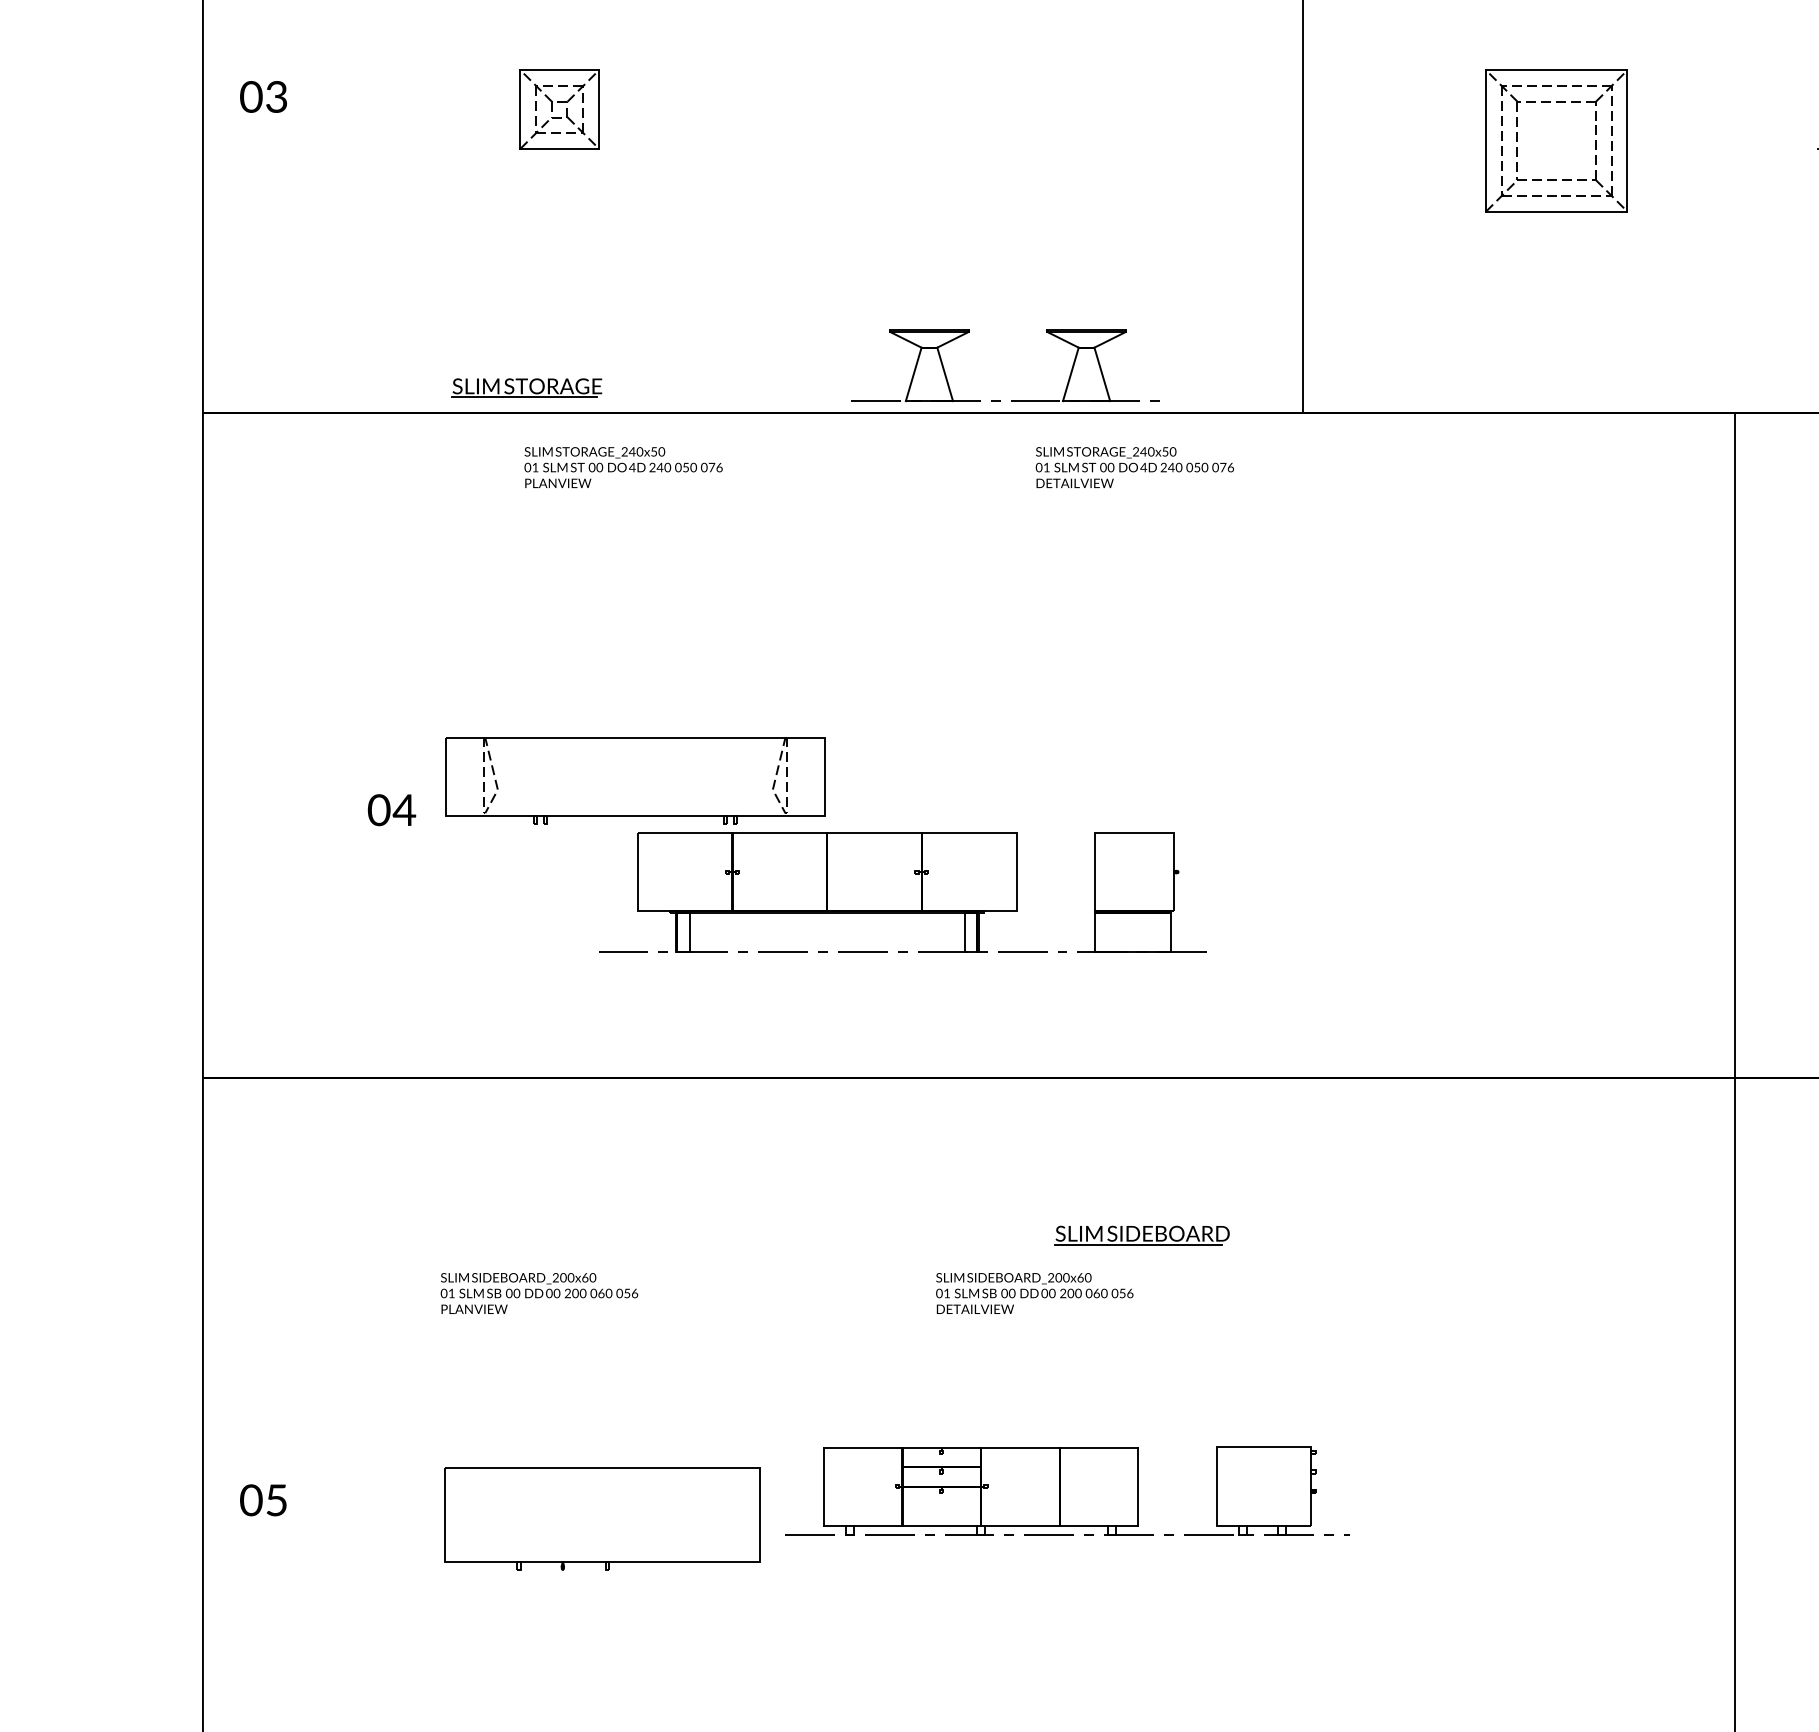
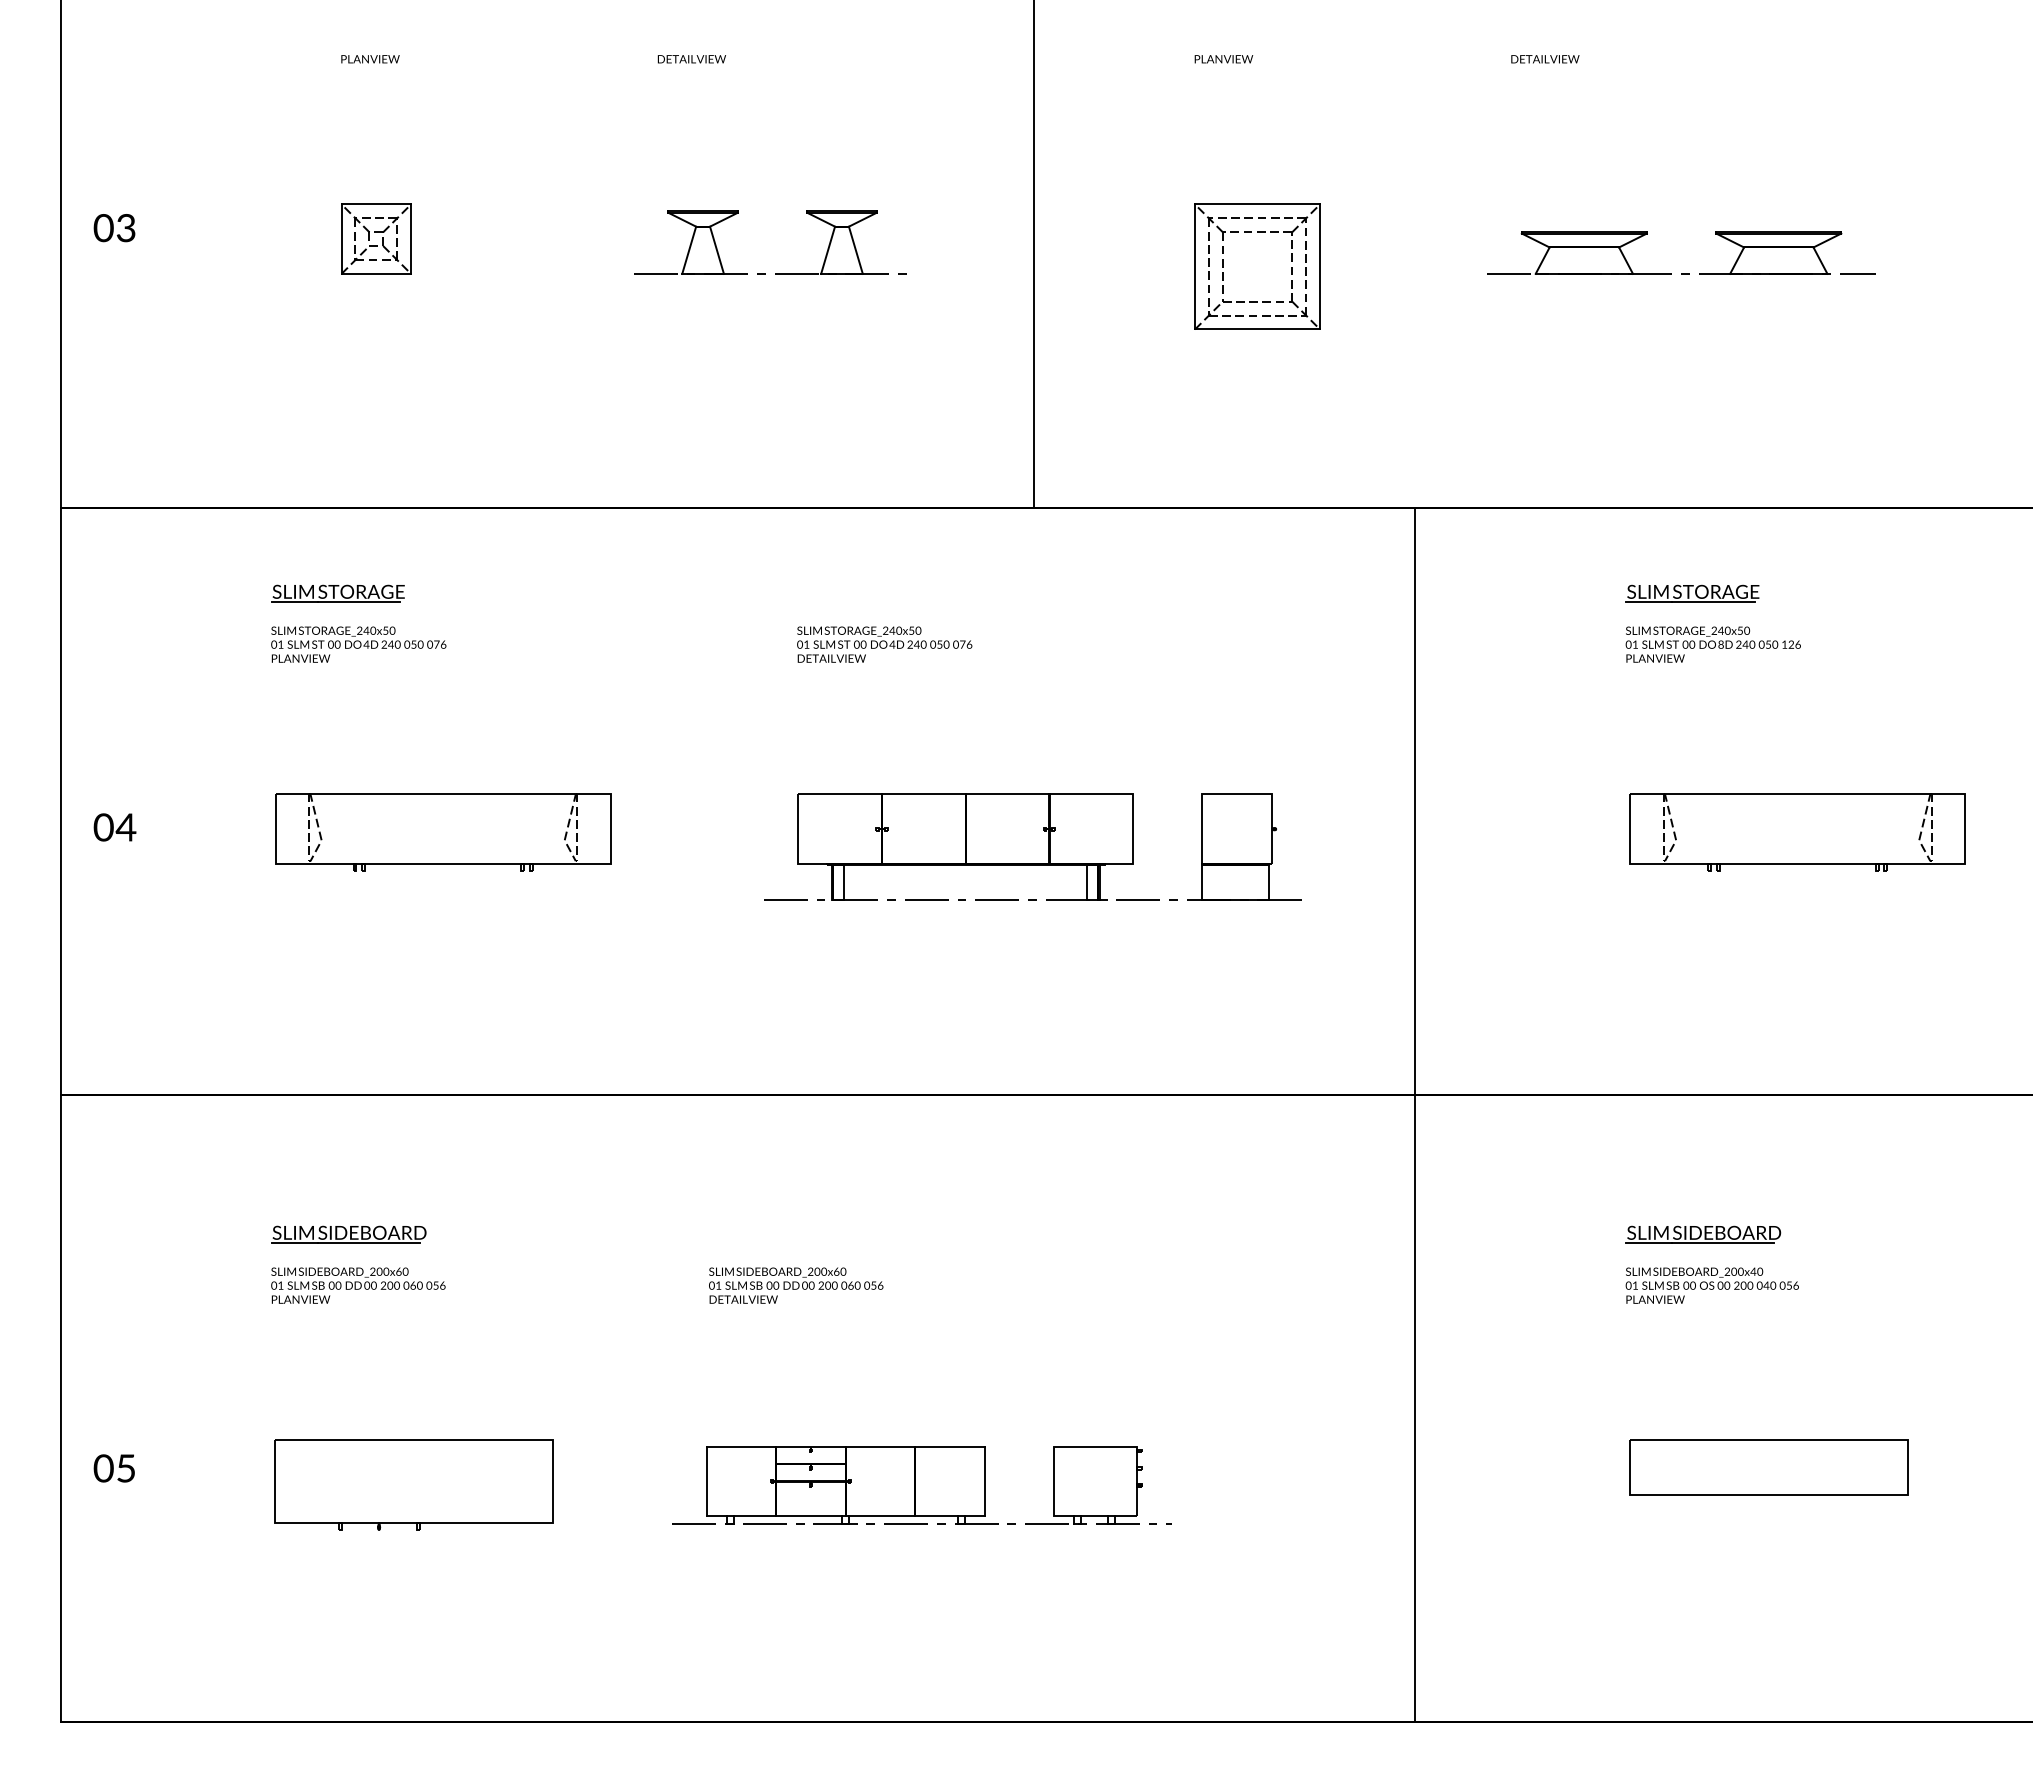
part: (525, 388) -> (337, 593), moved
part: (1000, 400) -> (765, 273), moved
text: (623, 467) -> (358, 644), moved
text: (1134, 467) -> (884, 644), moved
text: (391, 810) -> (114, 827), moved
part: (902, 891) -> (1032, 846), moved
part: (1141, 1235) -> (348, 1234), moved
part: (1066, 1491) -> (921, 1485), moved

